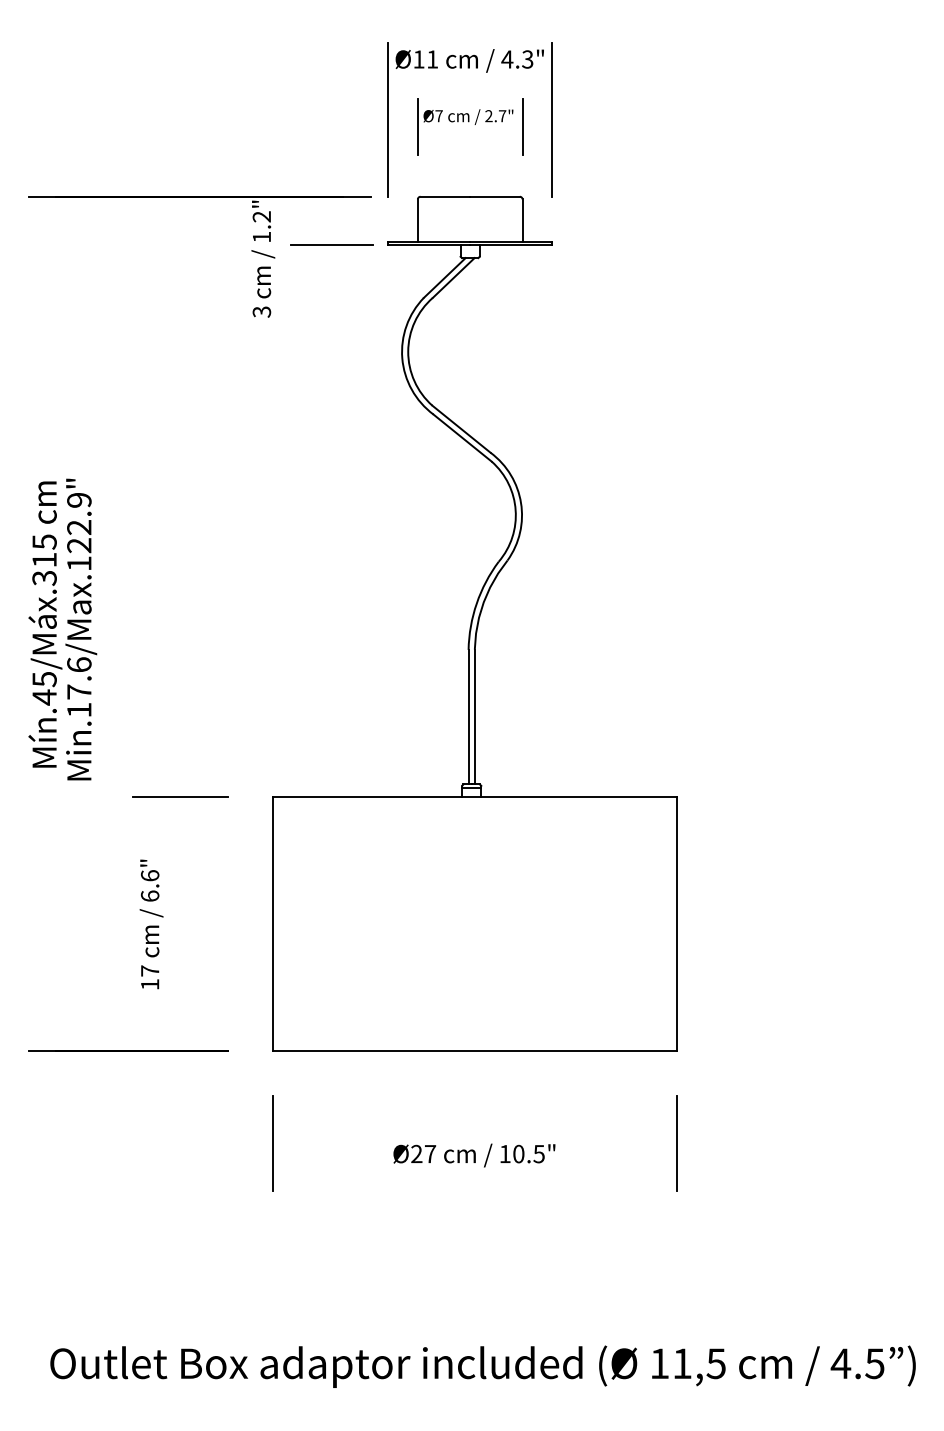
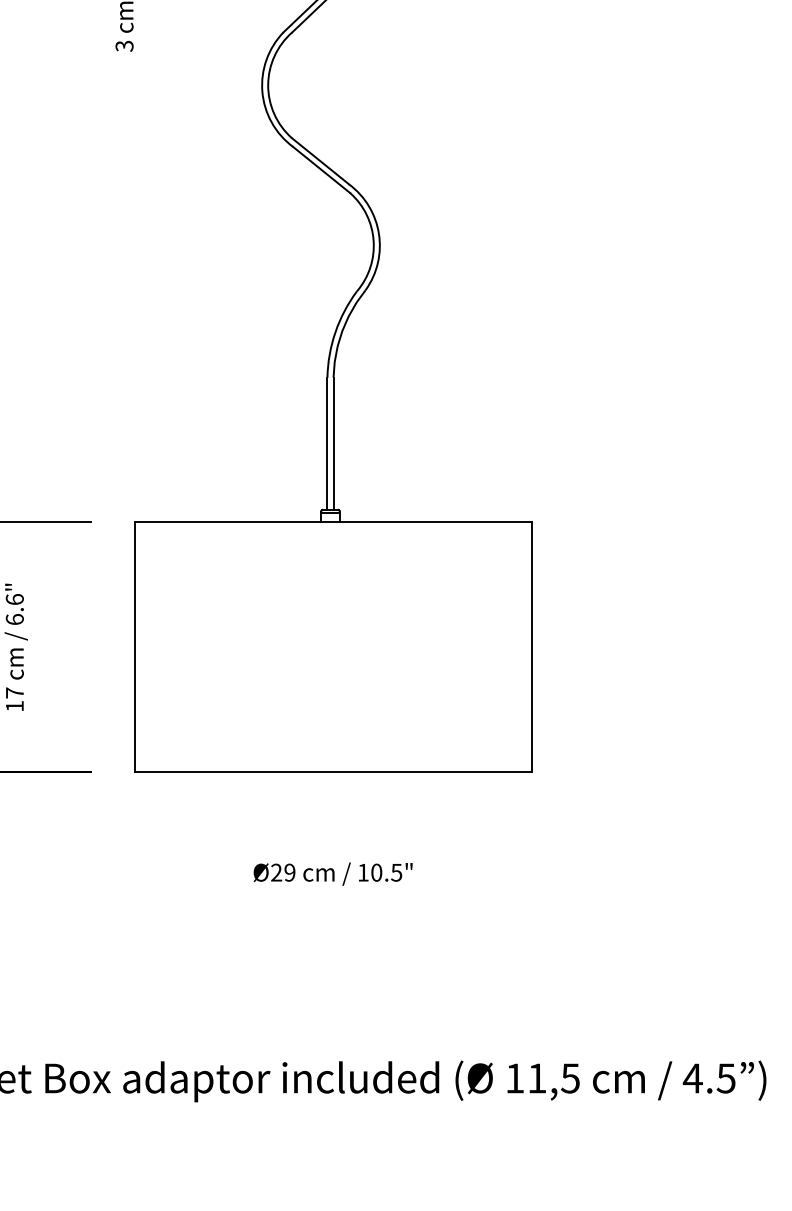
line: (272, 1143) -> (134, 862), removed
line: (676, 1143) -> (531, 862), removed
text: (430, 1153) -> (290, 872), Ø27 -> Ø29

